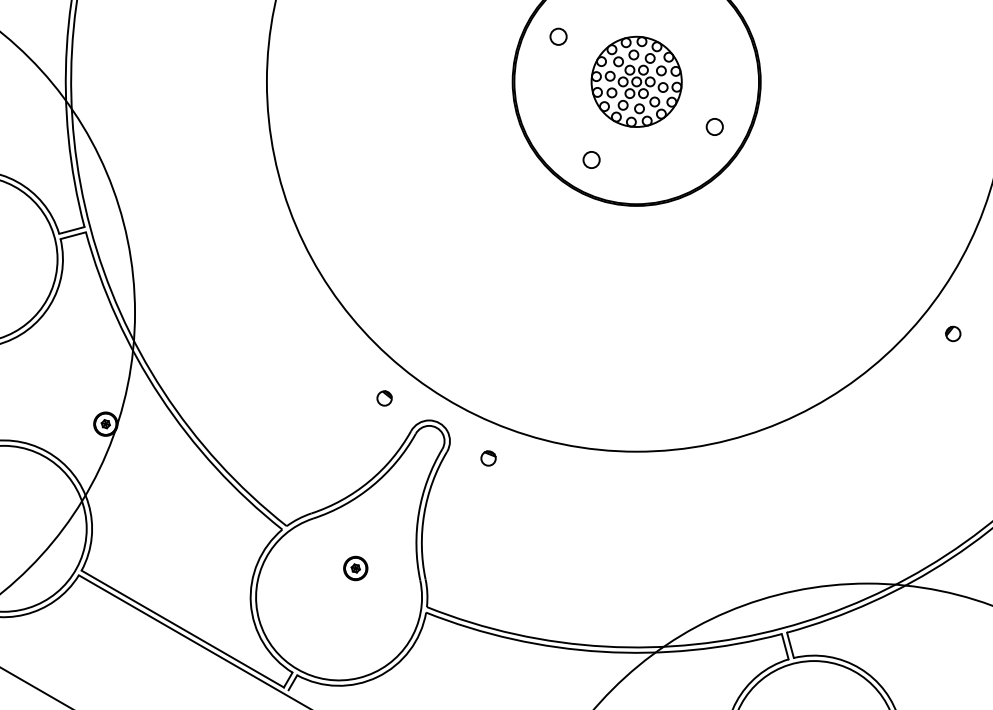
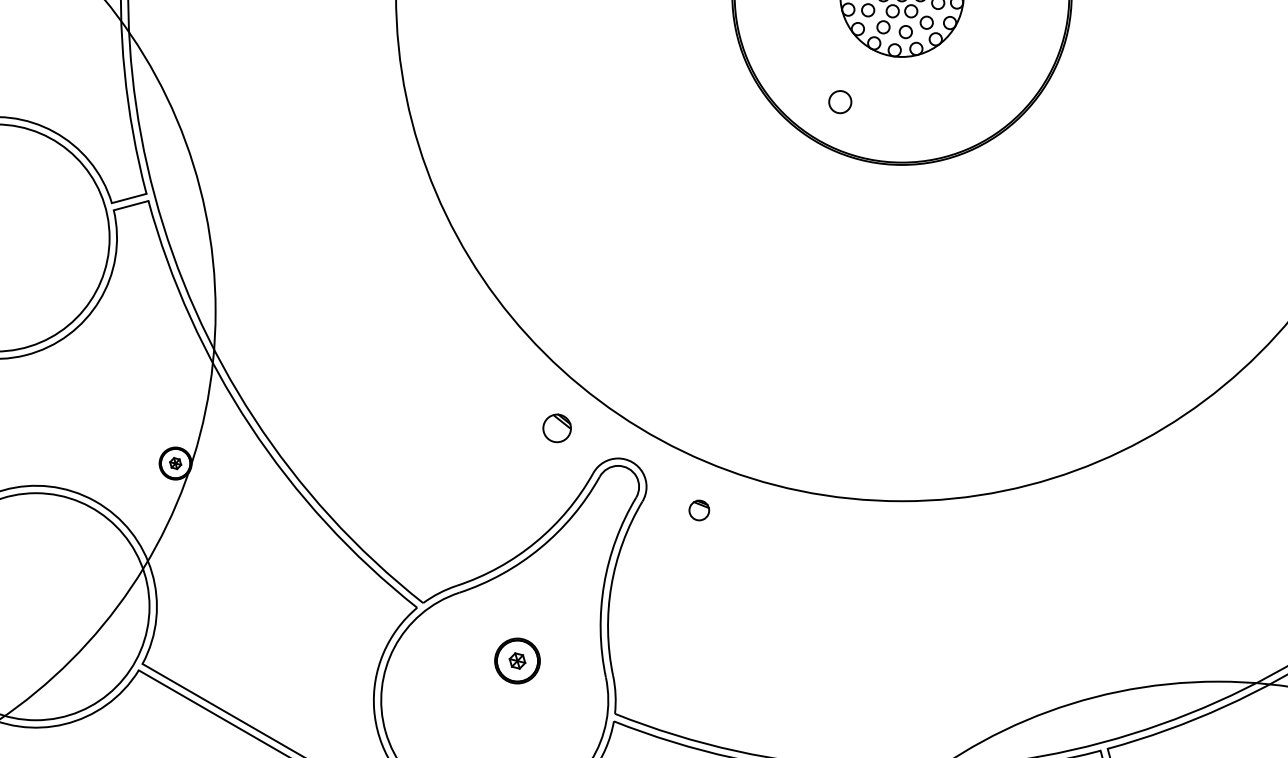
circle: (714, 126) -> (1008, 56), removed
part: (384, 398) -> (556, 428), size x1.4
part: (355, 568) -> (517, 661), size x1.4

